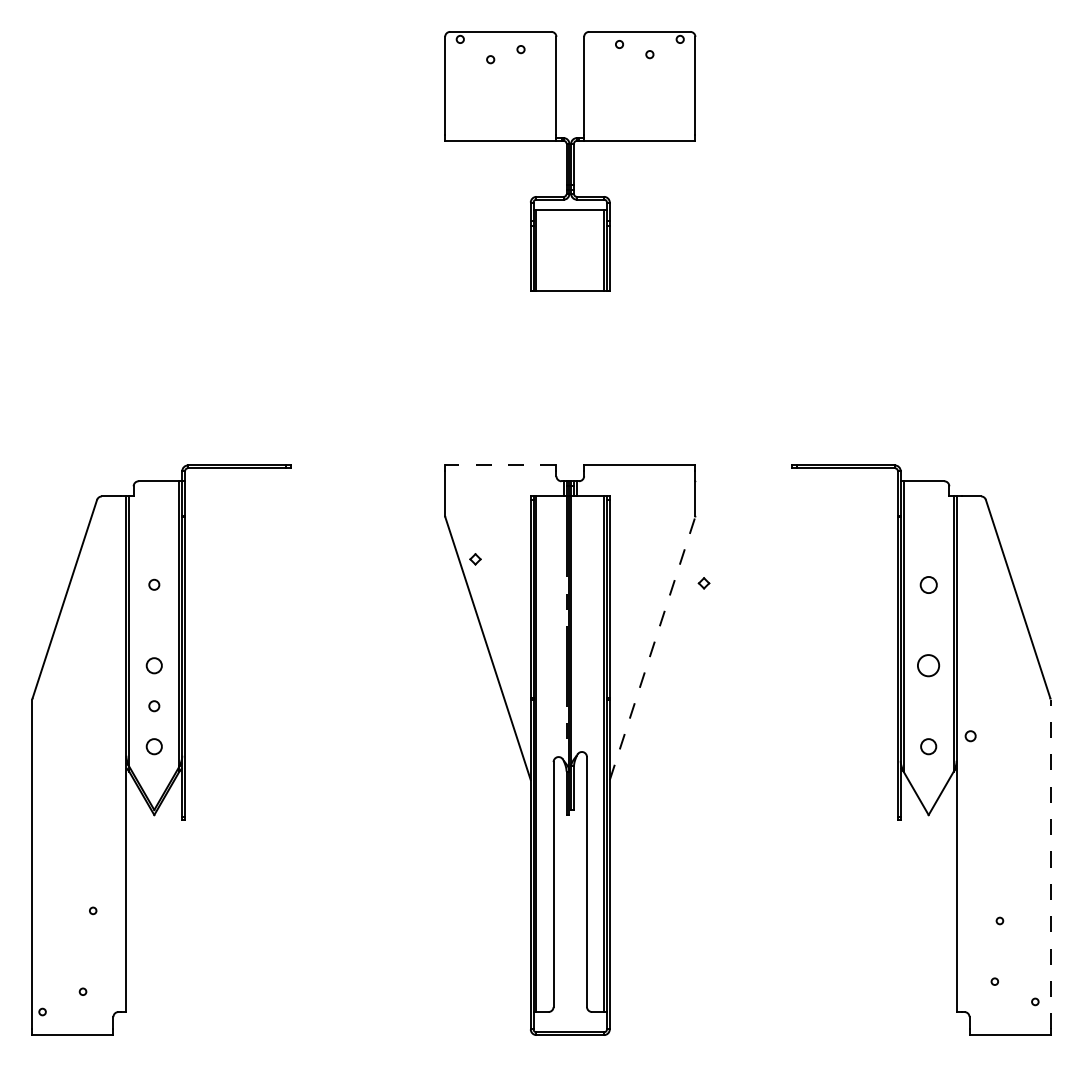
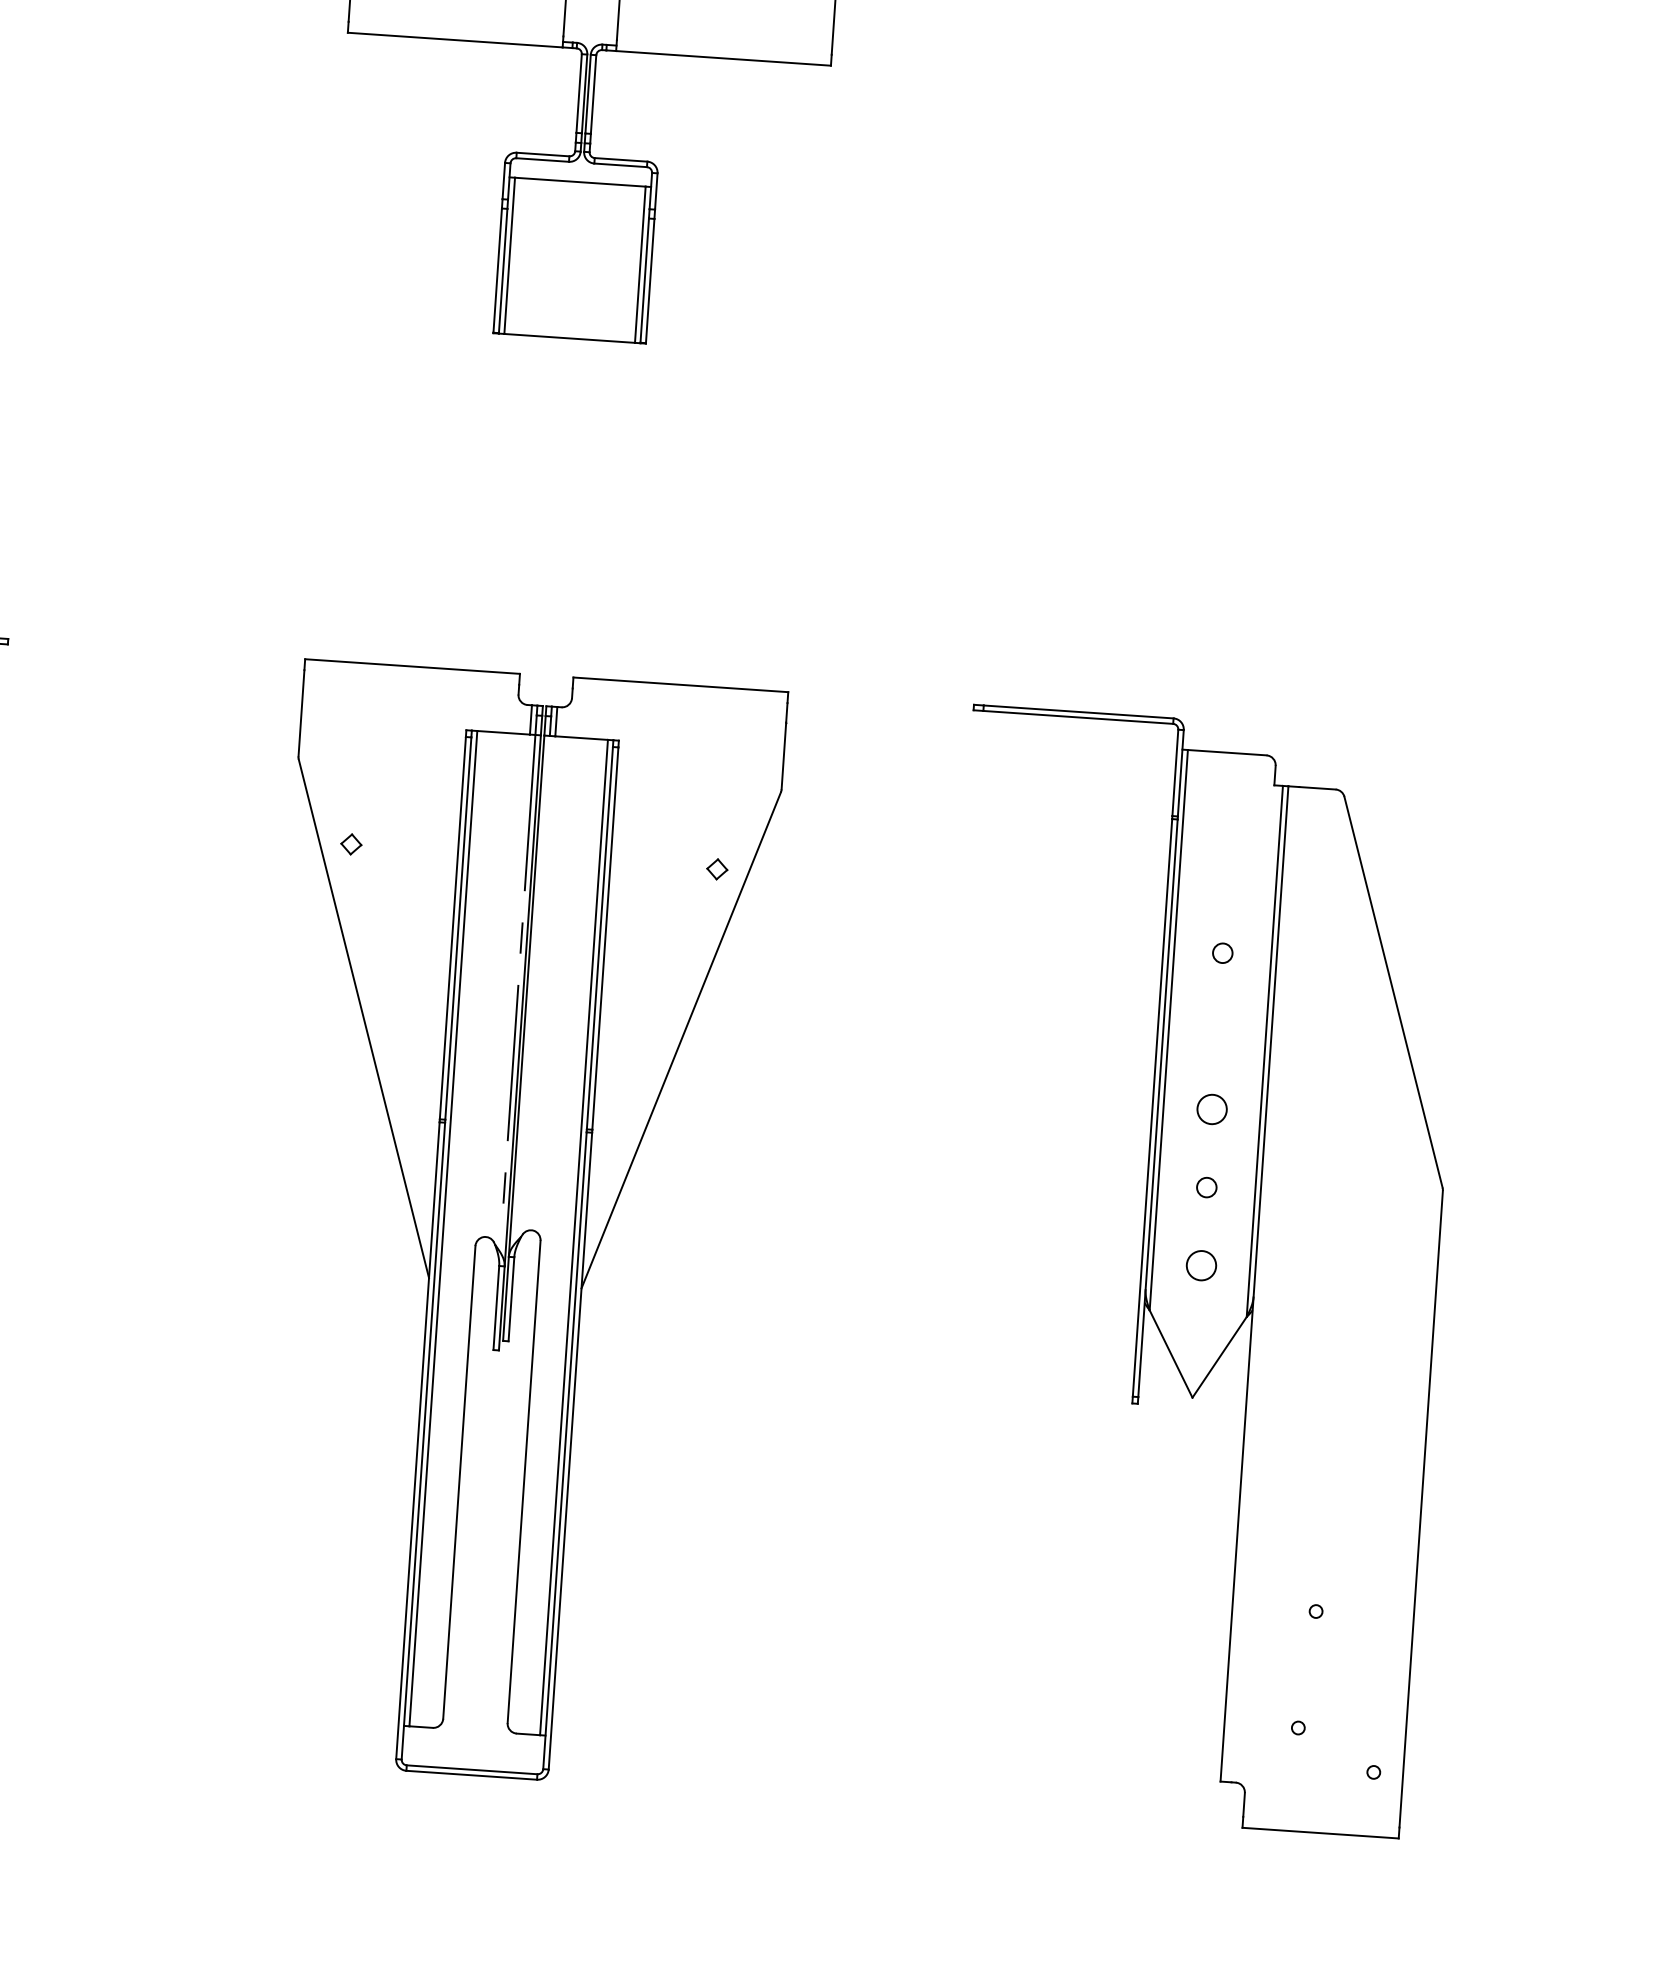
line: (500, 465) -> (411, 666), dashed -> solid
part: (703, 583) -> (716, 869), moved
circle: (928, 584) -> (1222, 952), size x0.62
line: (652, 648) -> (681, 1039), dashed -> solid
circle: (928, 665) -> (1211, 1108), size x0.71
circle: (970, 736) -> (1206, 1188), moved
line: (1050, 864) -> (1421, 1509), dashed -> solid

